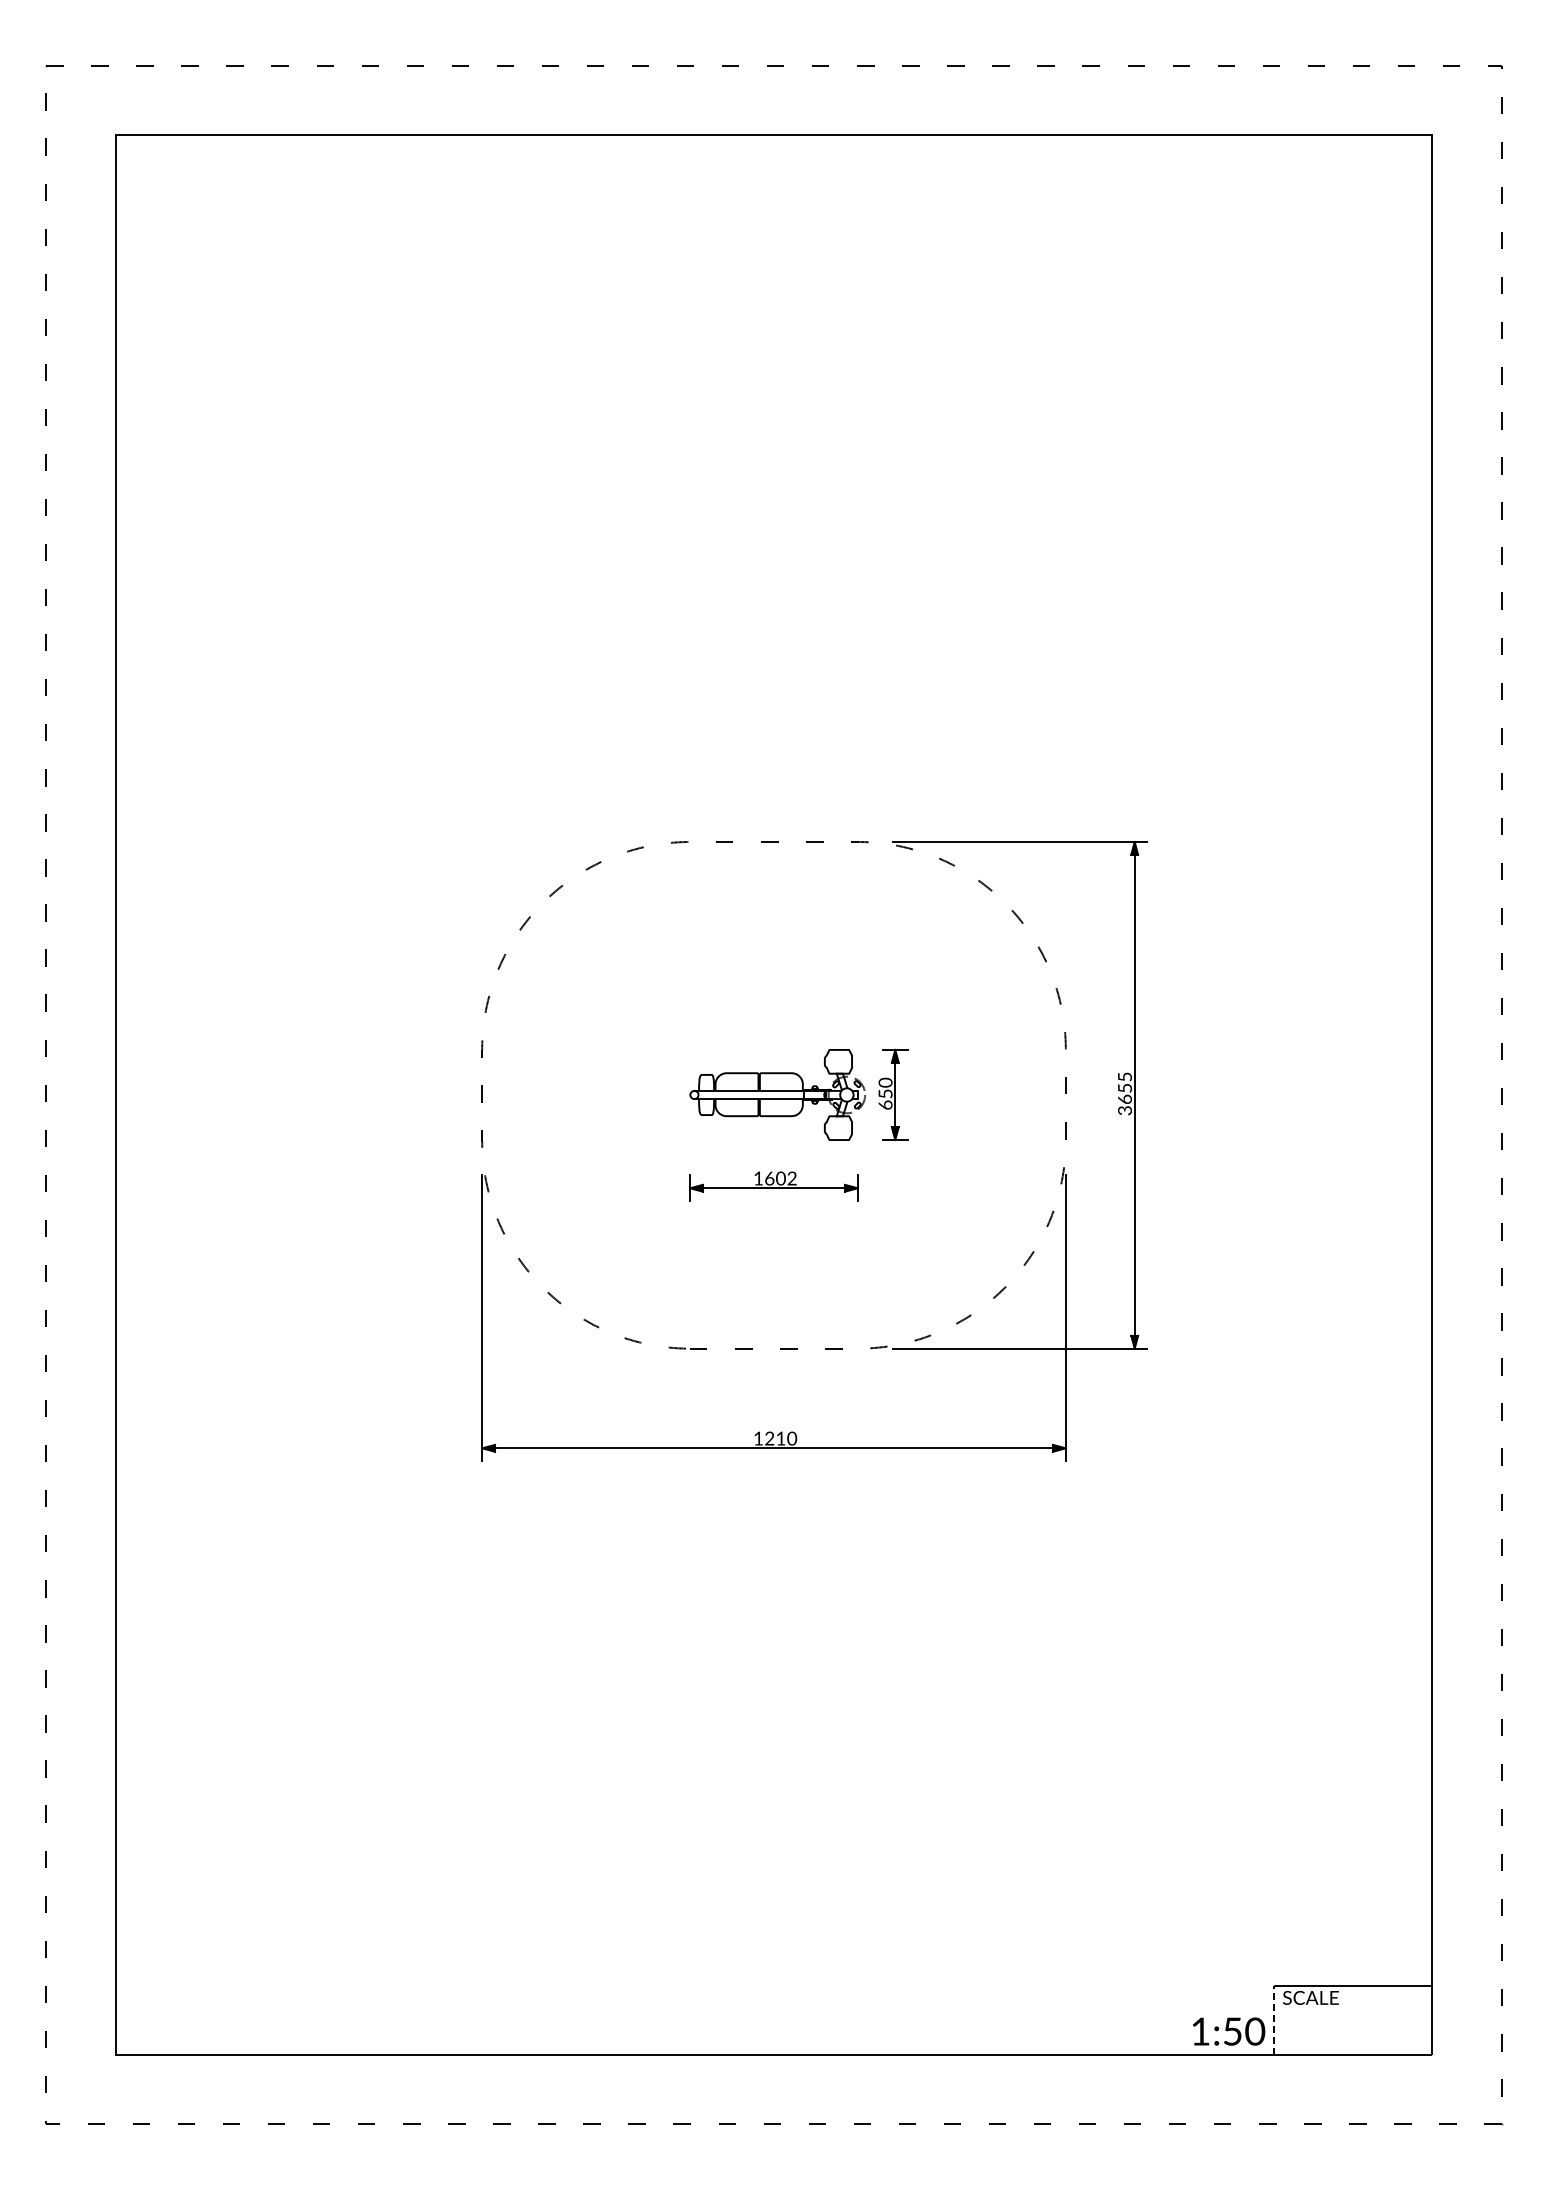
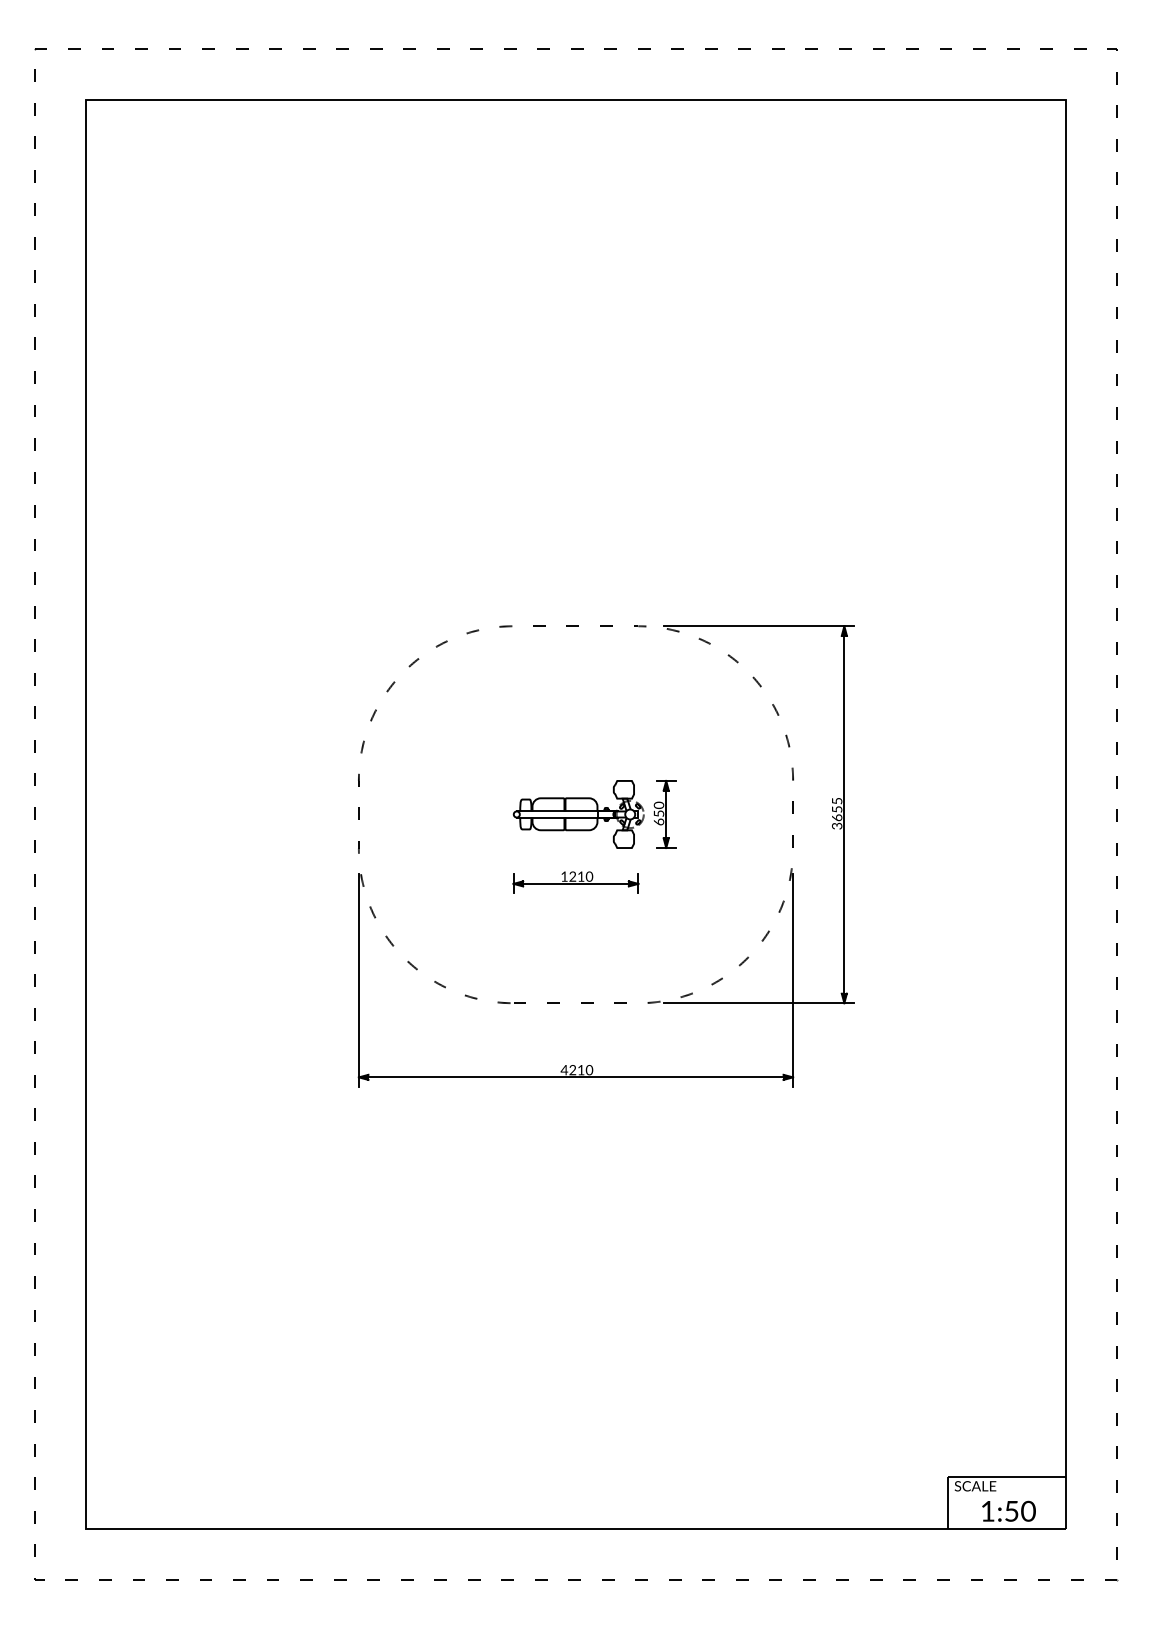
text: (781, 1178) -> (581, 876), 1602 -> 1210
text: (758, 1438) -> (564, 1070), 1210 -> 4210
line: (1274, 2020) -> (948, 1503), dashed -> solid
text: (1229, 2031) -> (1009, 1511), moved

